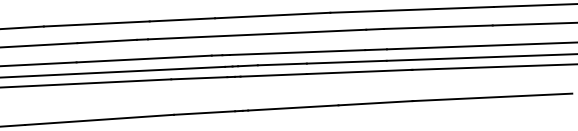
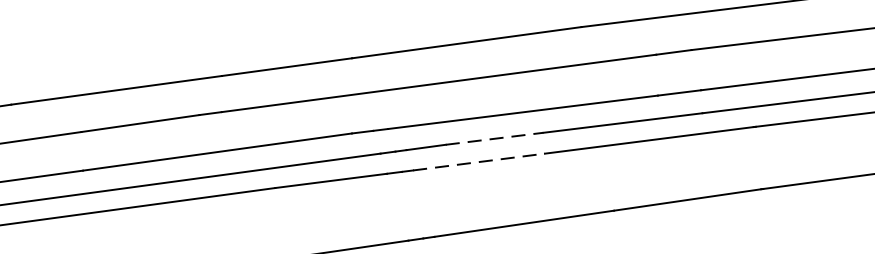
line: (282, 64) -> (494, 138), solid -> dashed
line: (274, 75) -> (480, 162), solid -> dashed

